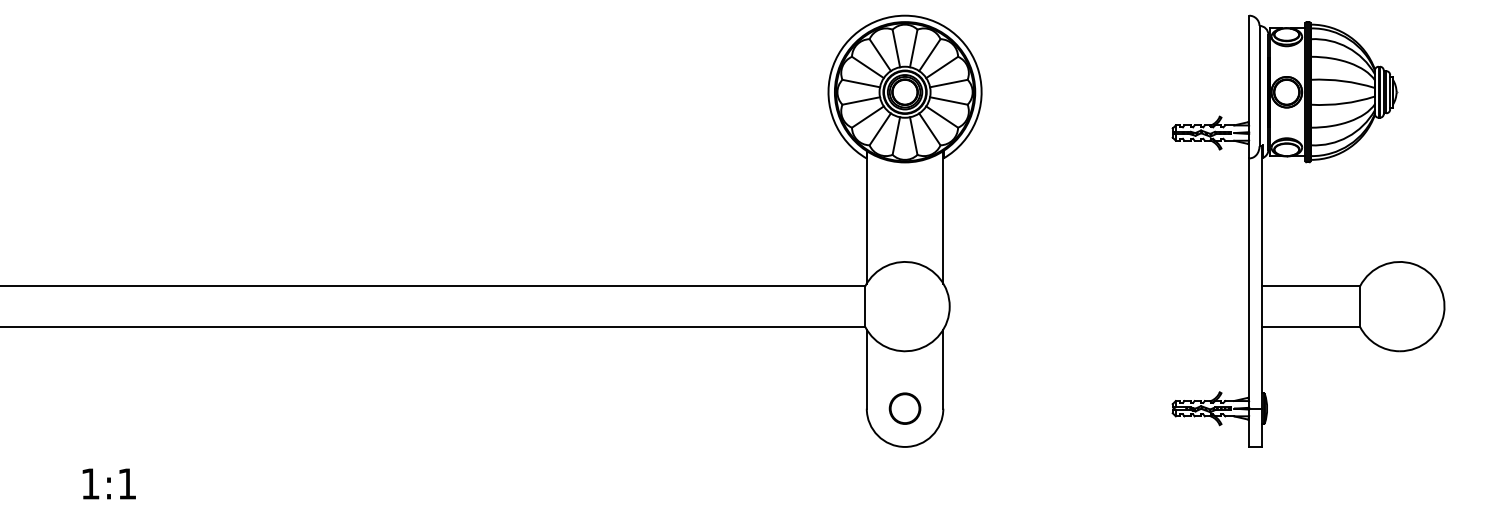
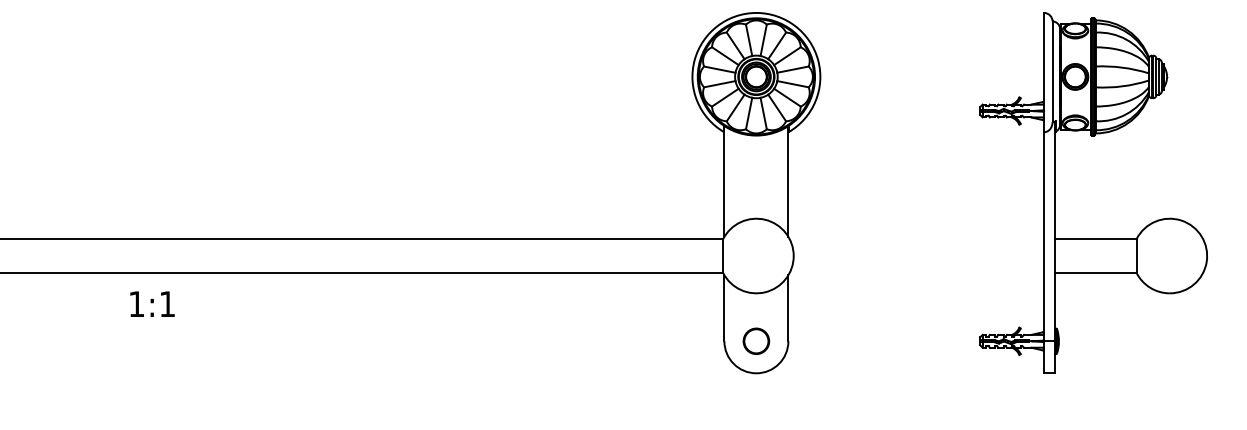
text: (109, 483) -> (152, 303), moved

